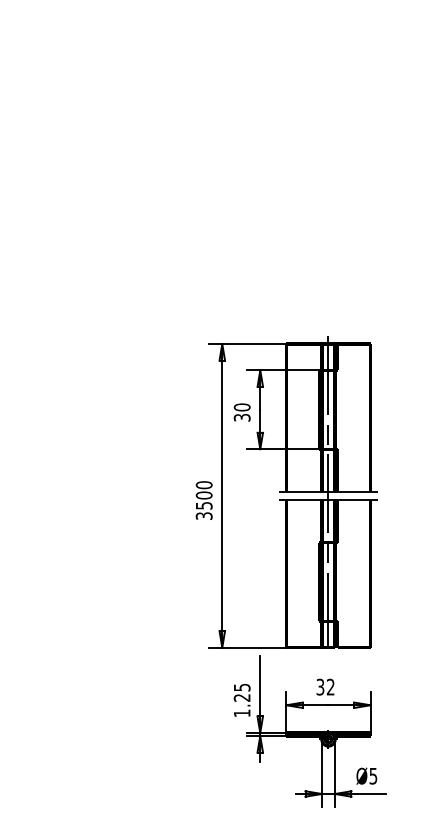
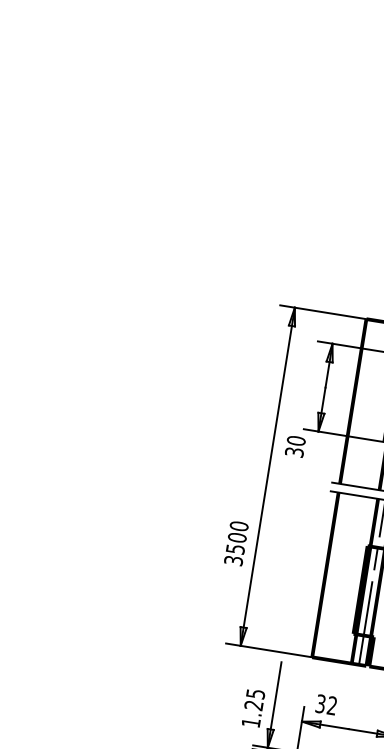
text: (241, 412) -> (294, 446), moved
text: (203, 500) -> (235, 543), moved
text: (325, 686) -> (326, 704), moved

